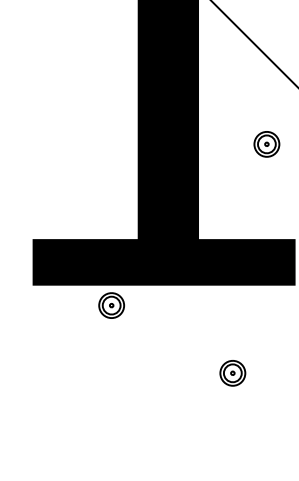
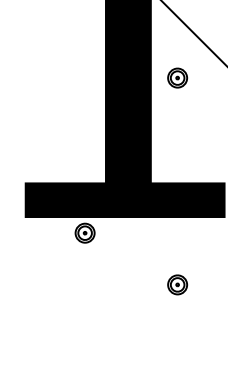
part: (266, 143) -> (177, 77), moved

